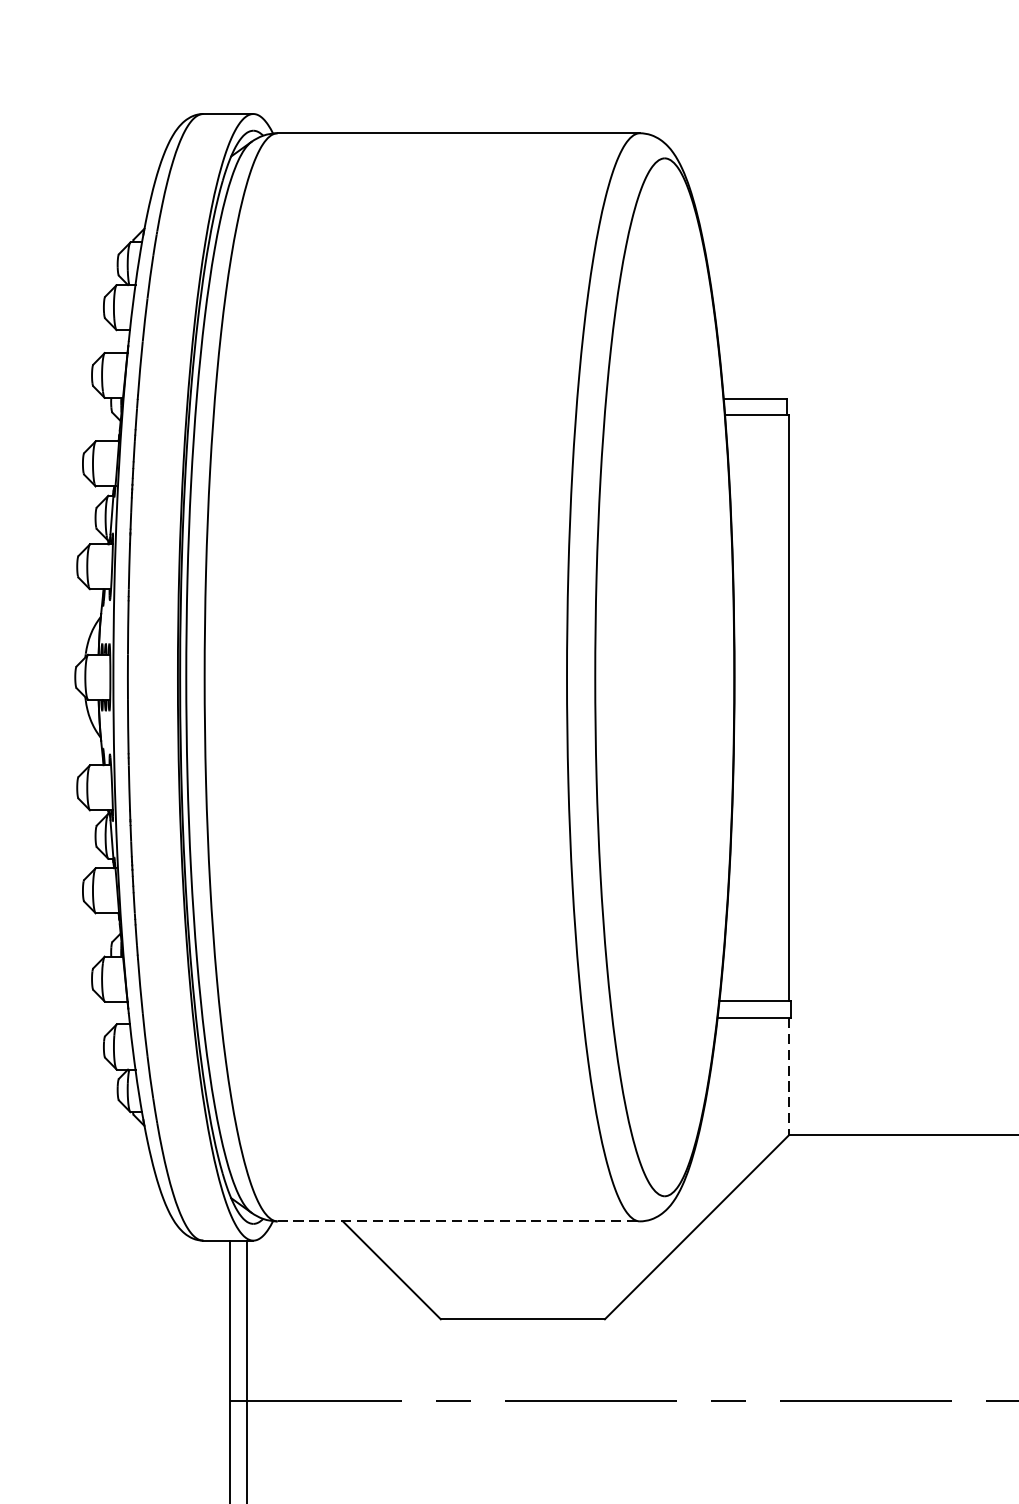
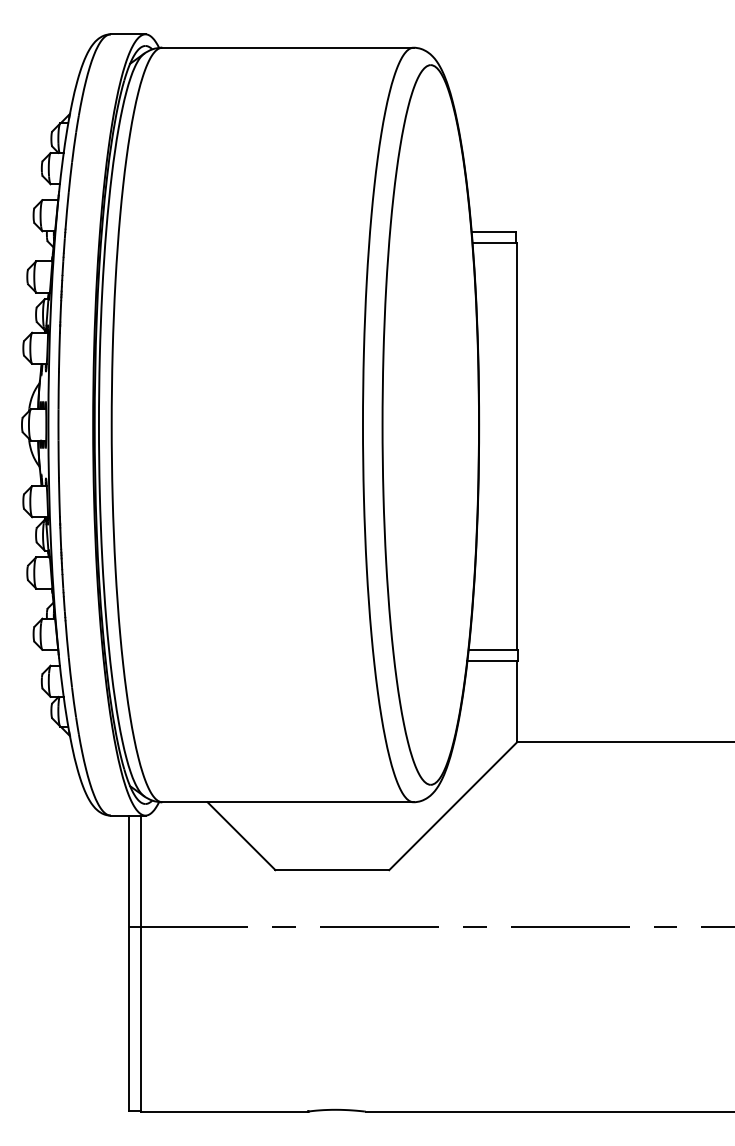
line: (788, 1076) -> (516, 701), dashed -> solid
line: (458, 1221) -> (287, 802), dashed -> solid

